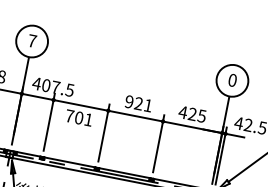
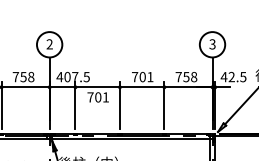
text: (31, 41) -> (49, 44), 7 -> 2
text: (232, 80) -> (212, 44), 0 -> 3
text: (133, 102) -> (138, 76), 921 -> 701
text: (192, 113) -> (186, 76), 425 -> 758

